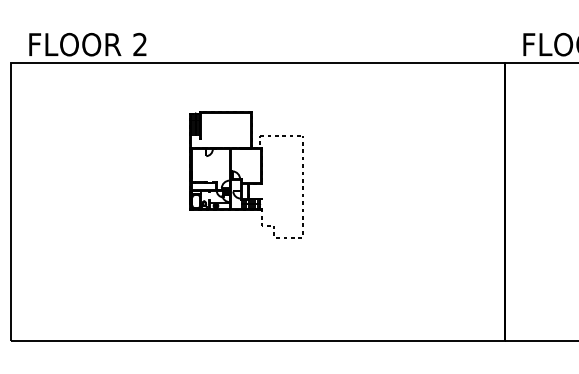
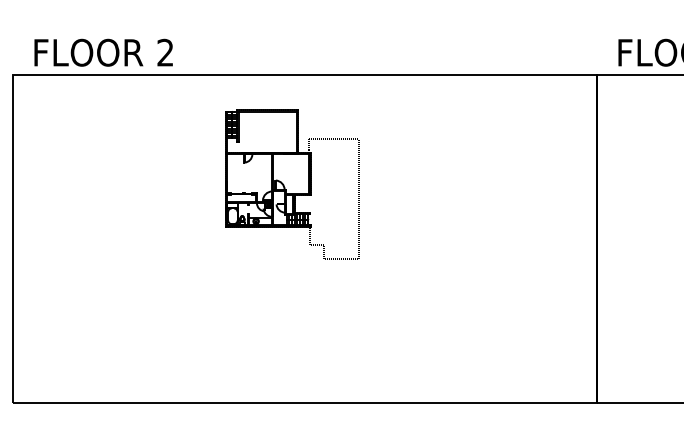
part: (246, 174) -> (292, 184), moved

